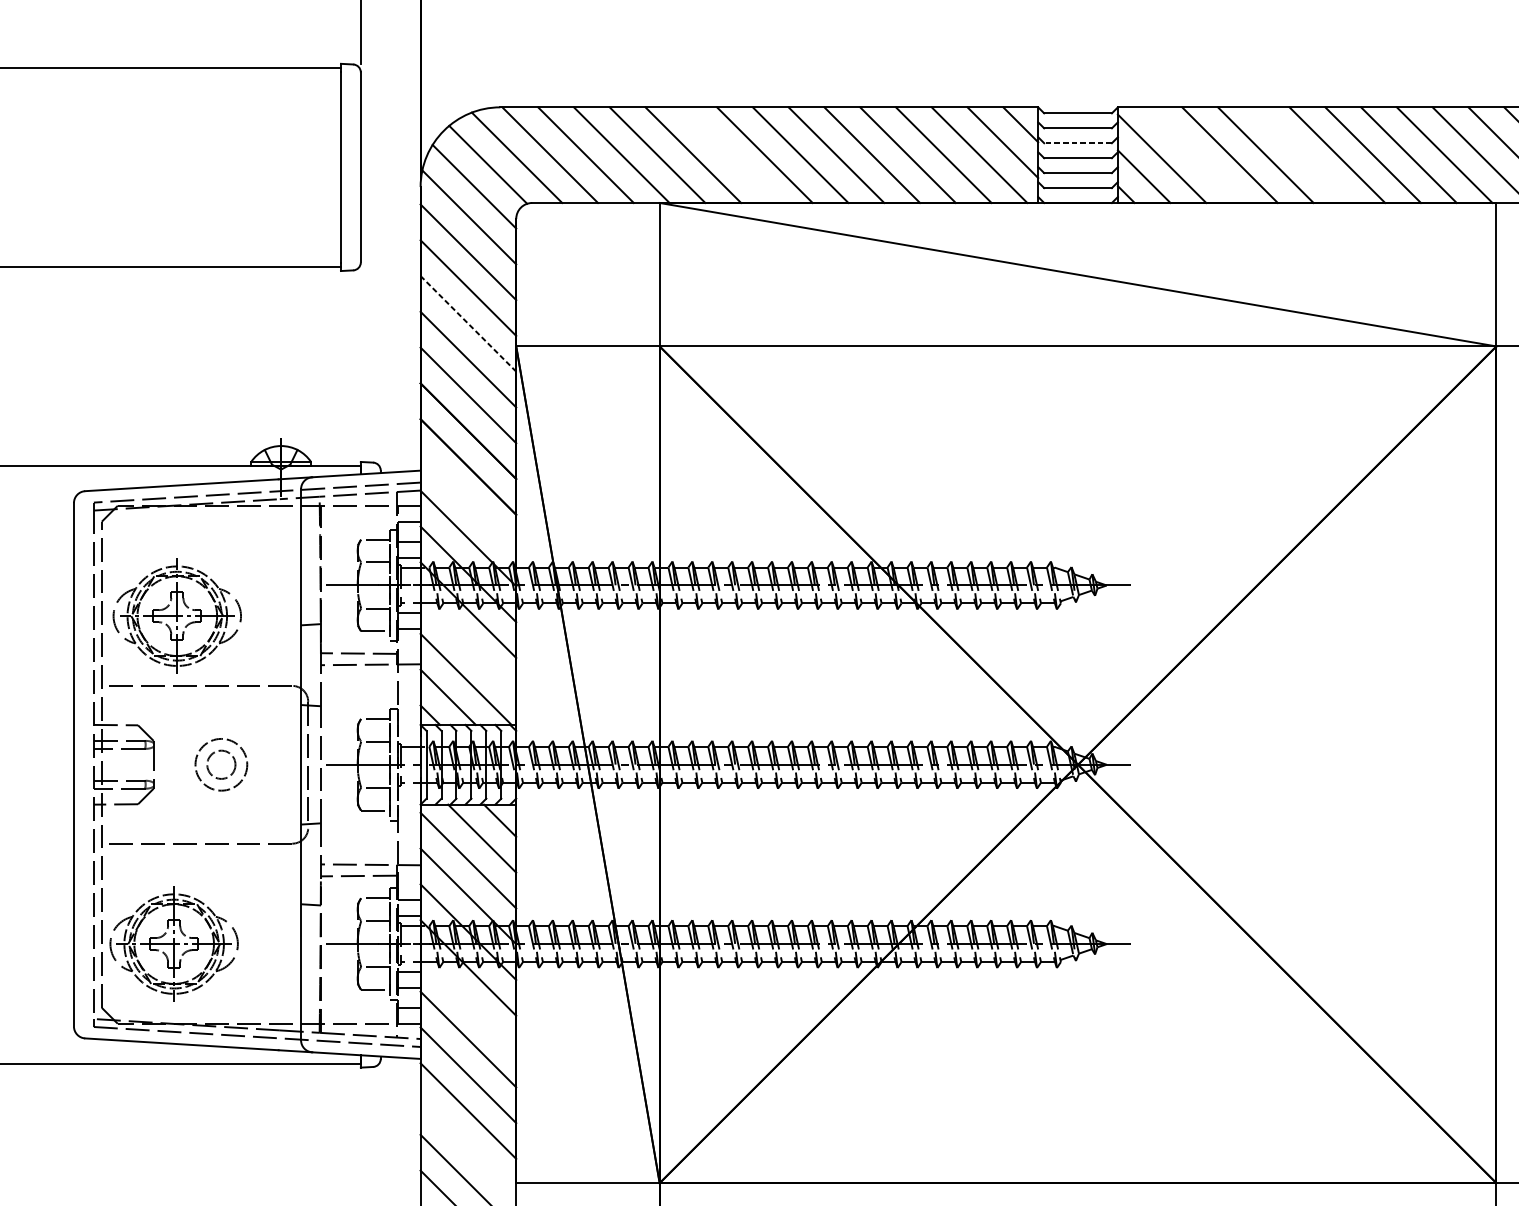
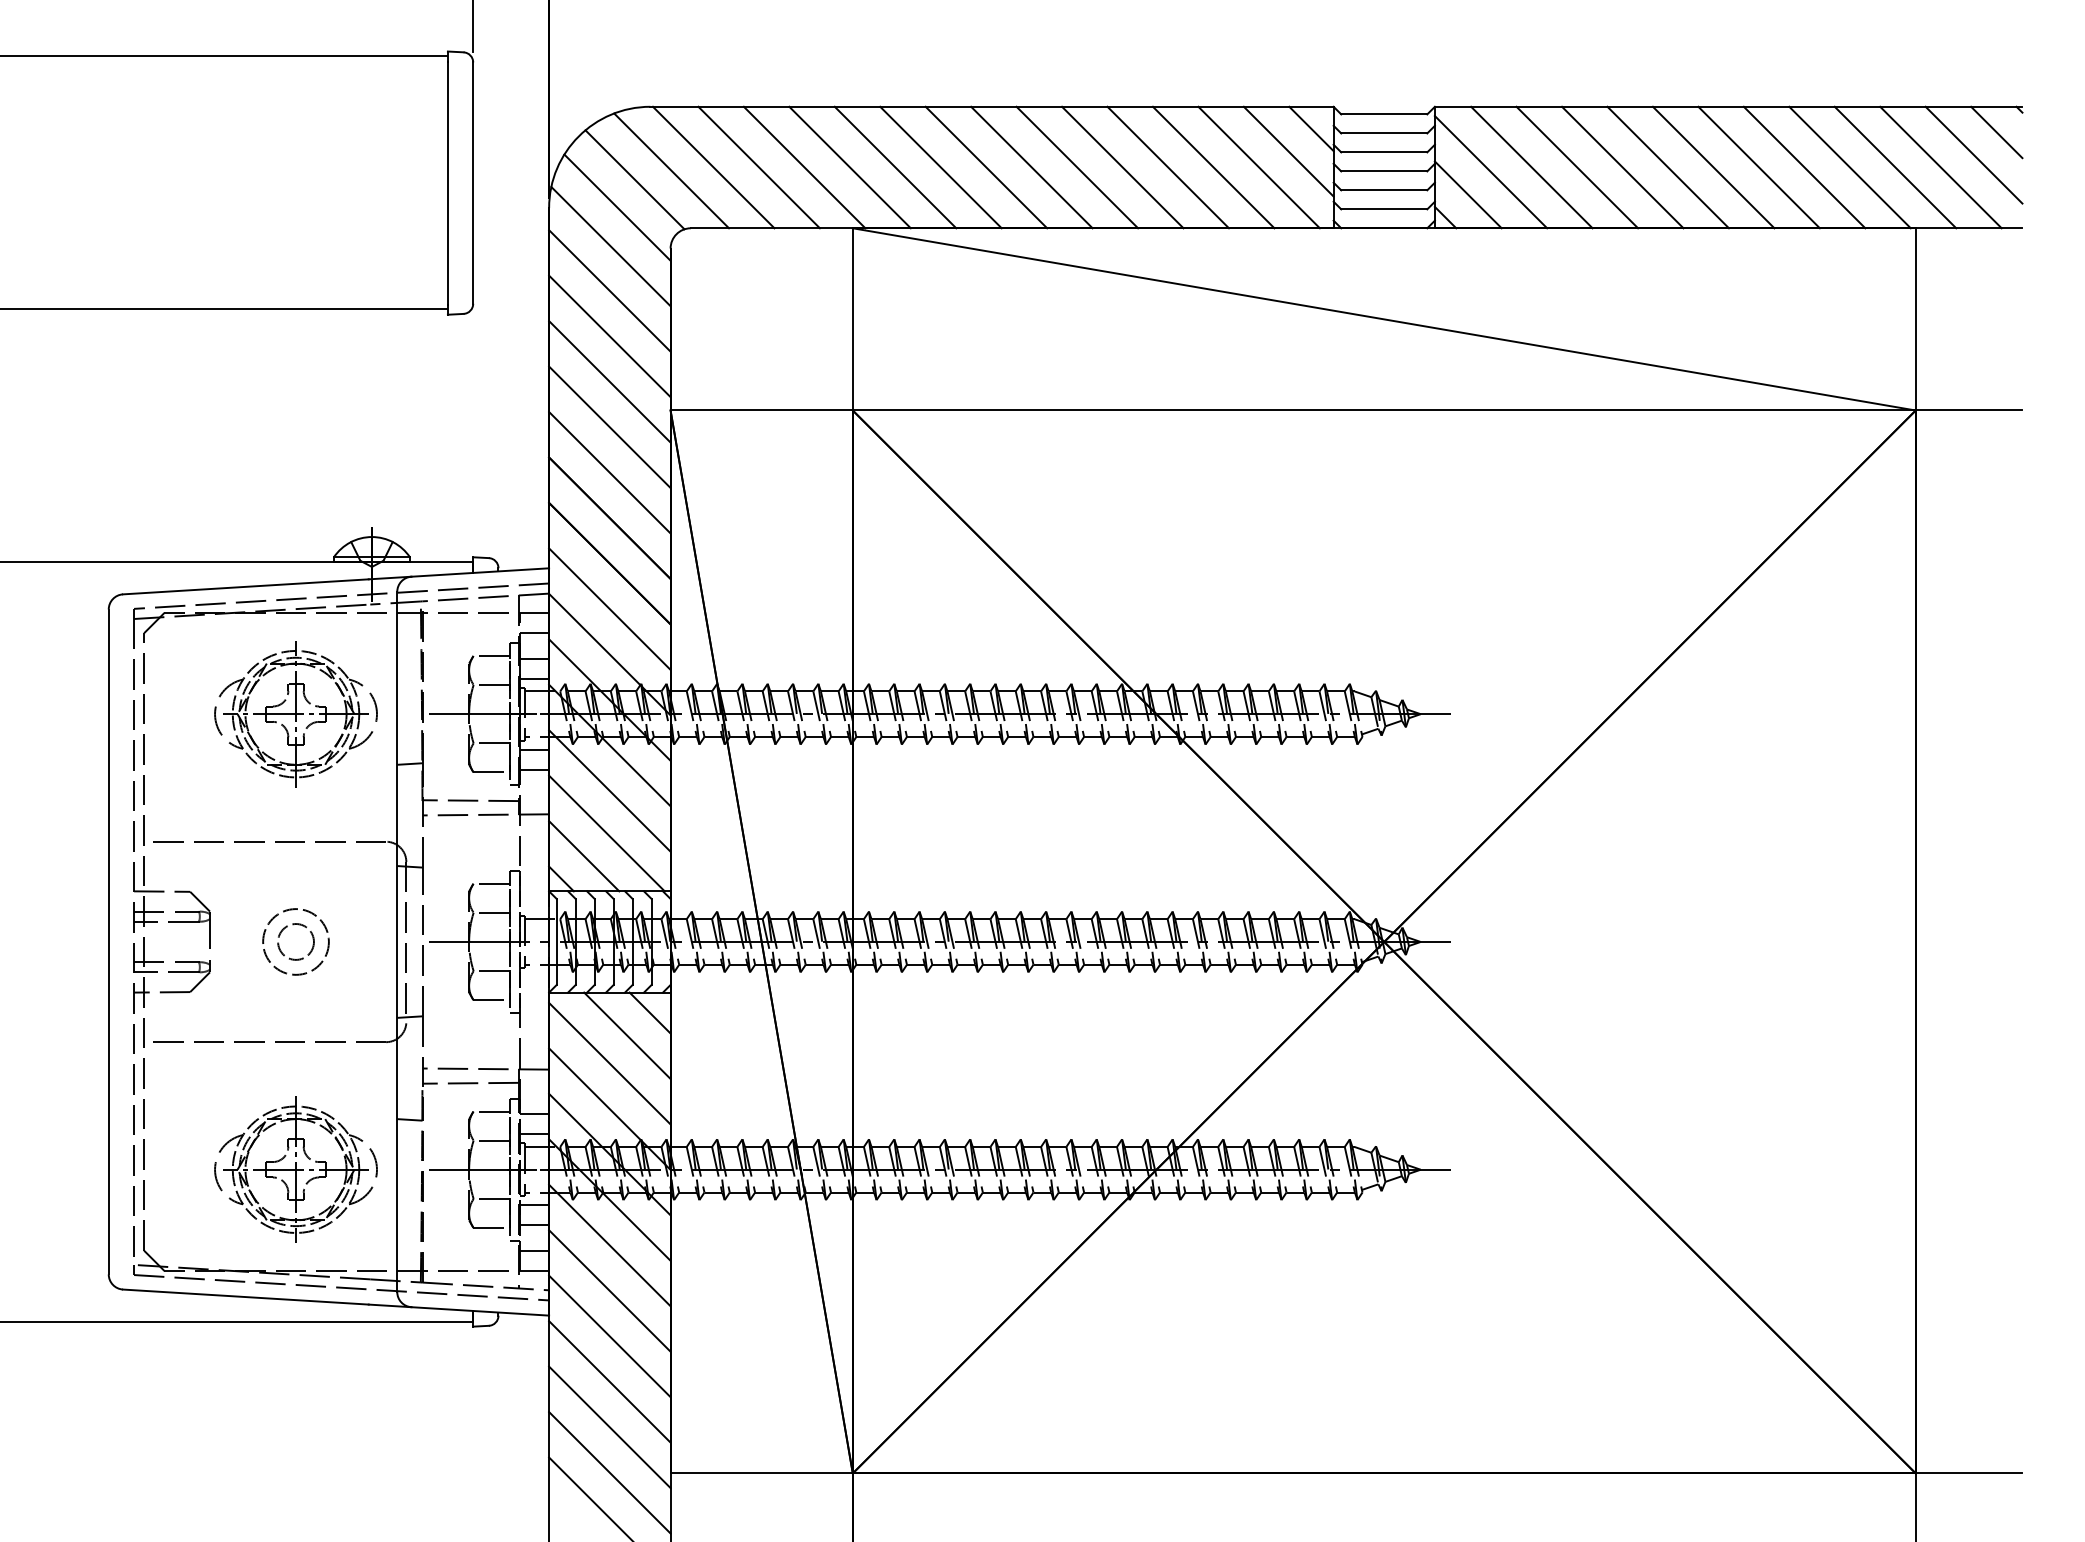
line: (1077, 143) -> (1383, 152), dashed -> solid
line: (728, 155) -> (940, 167), added
line: (1193, 155) -> (1531, 167), added
line: (1301, 155) -> (1667, 167), added
line: (468, 323) -> (609, 381), dashed -> solid
line: (468, 502) -> (609, 608), added
part: (176, 616) -> (295, 714), moved
line: (468, 645) -> (609, 790), added
part: (173, 943) -> (295, 1169), moved
line: (468, 1003) -> (609, 1245), added
line: (468, 1147) -> (609, 1427), added

